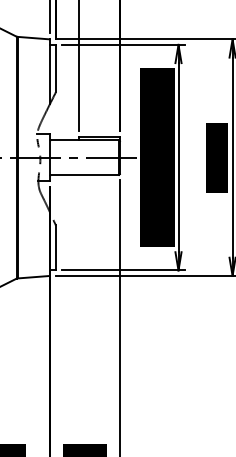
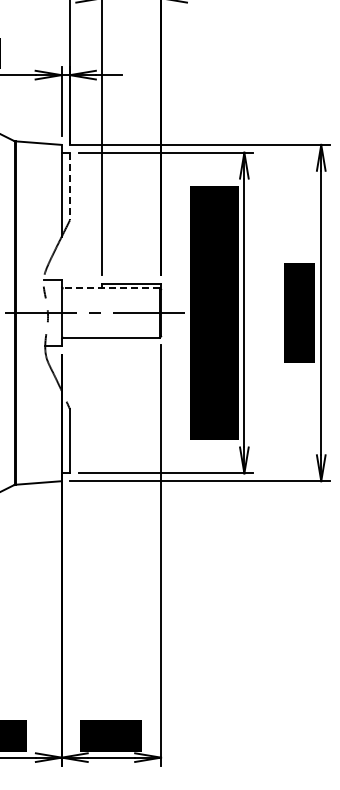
line: (55, 68) -> (69, 186), solid -> dashed
line: (85, 140) -> (111, 288), solid -> dashed

